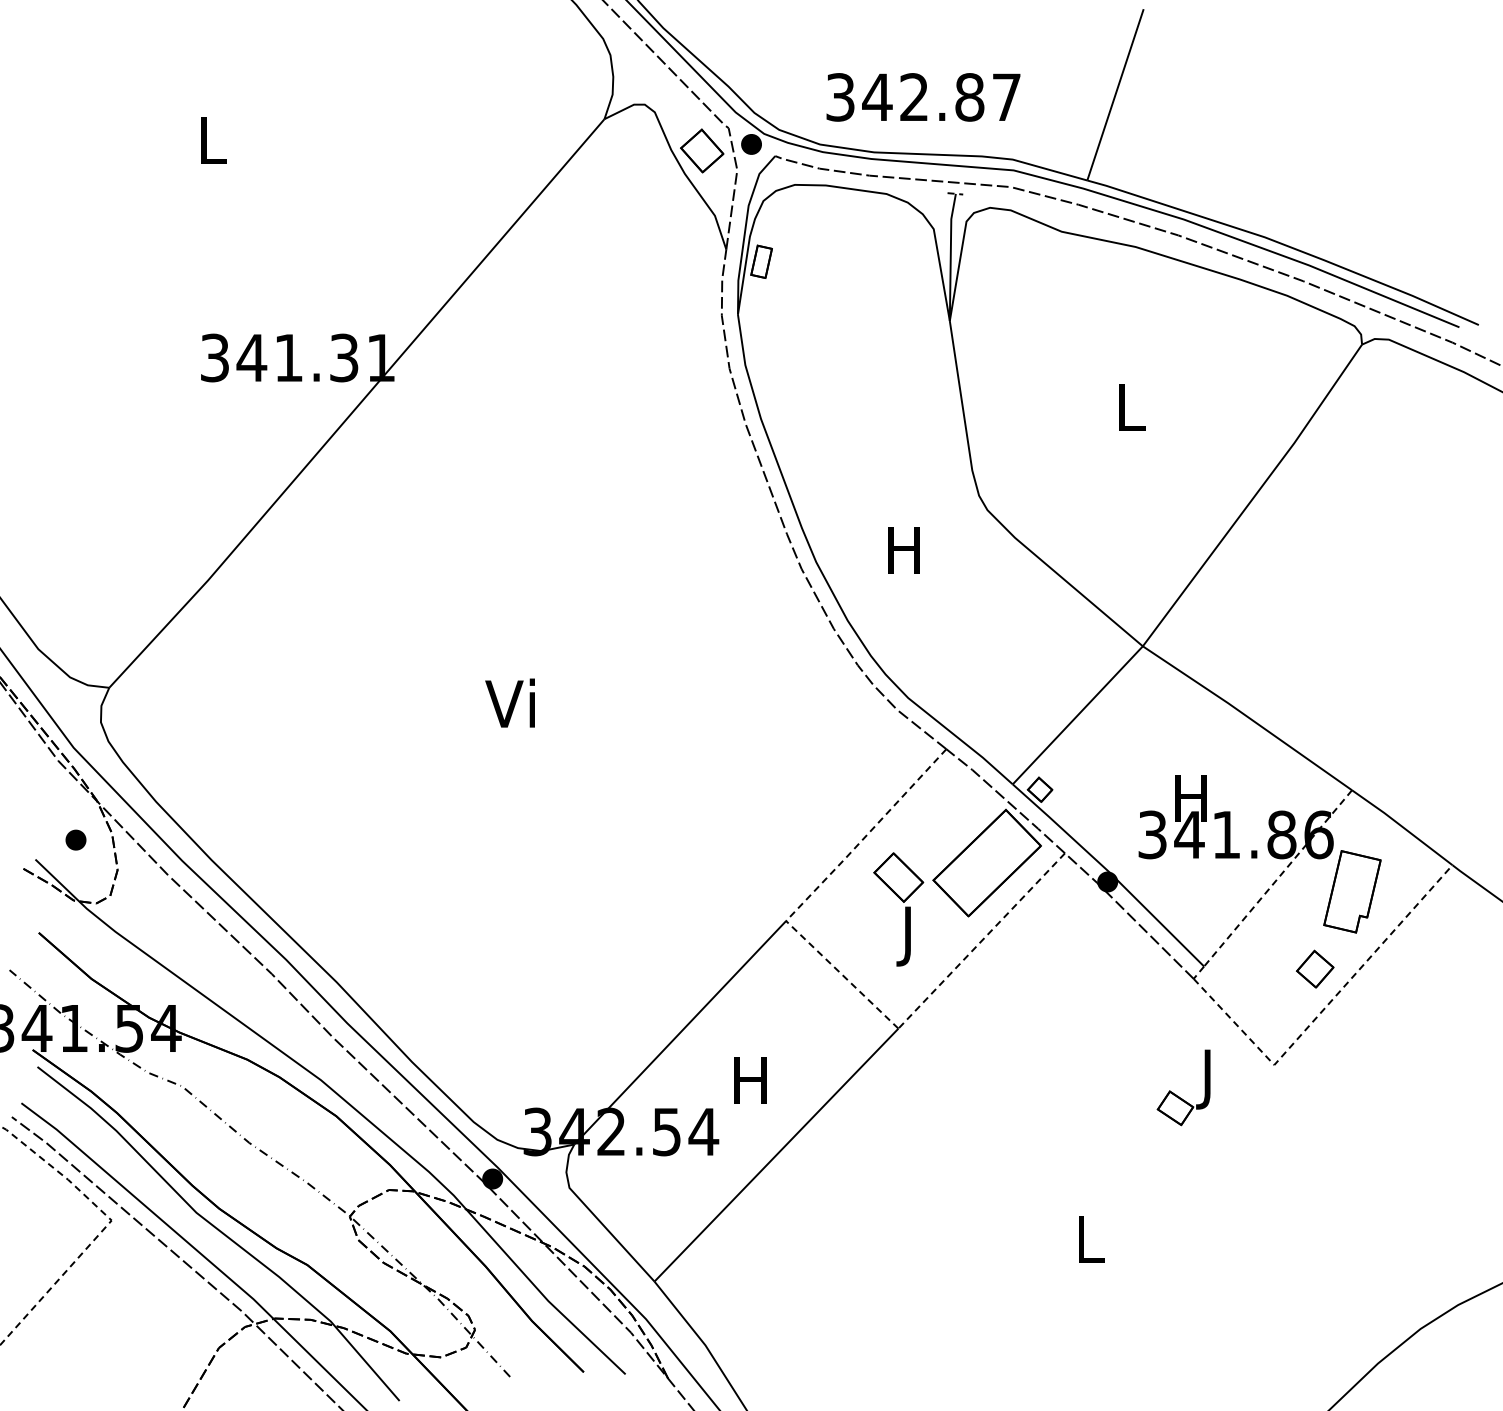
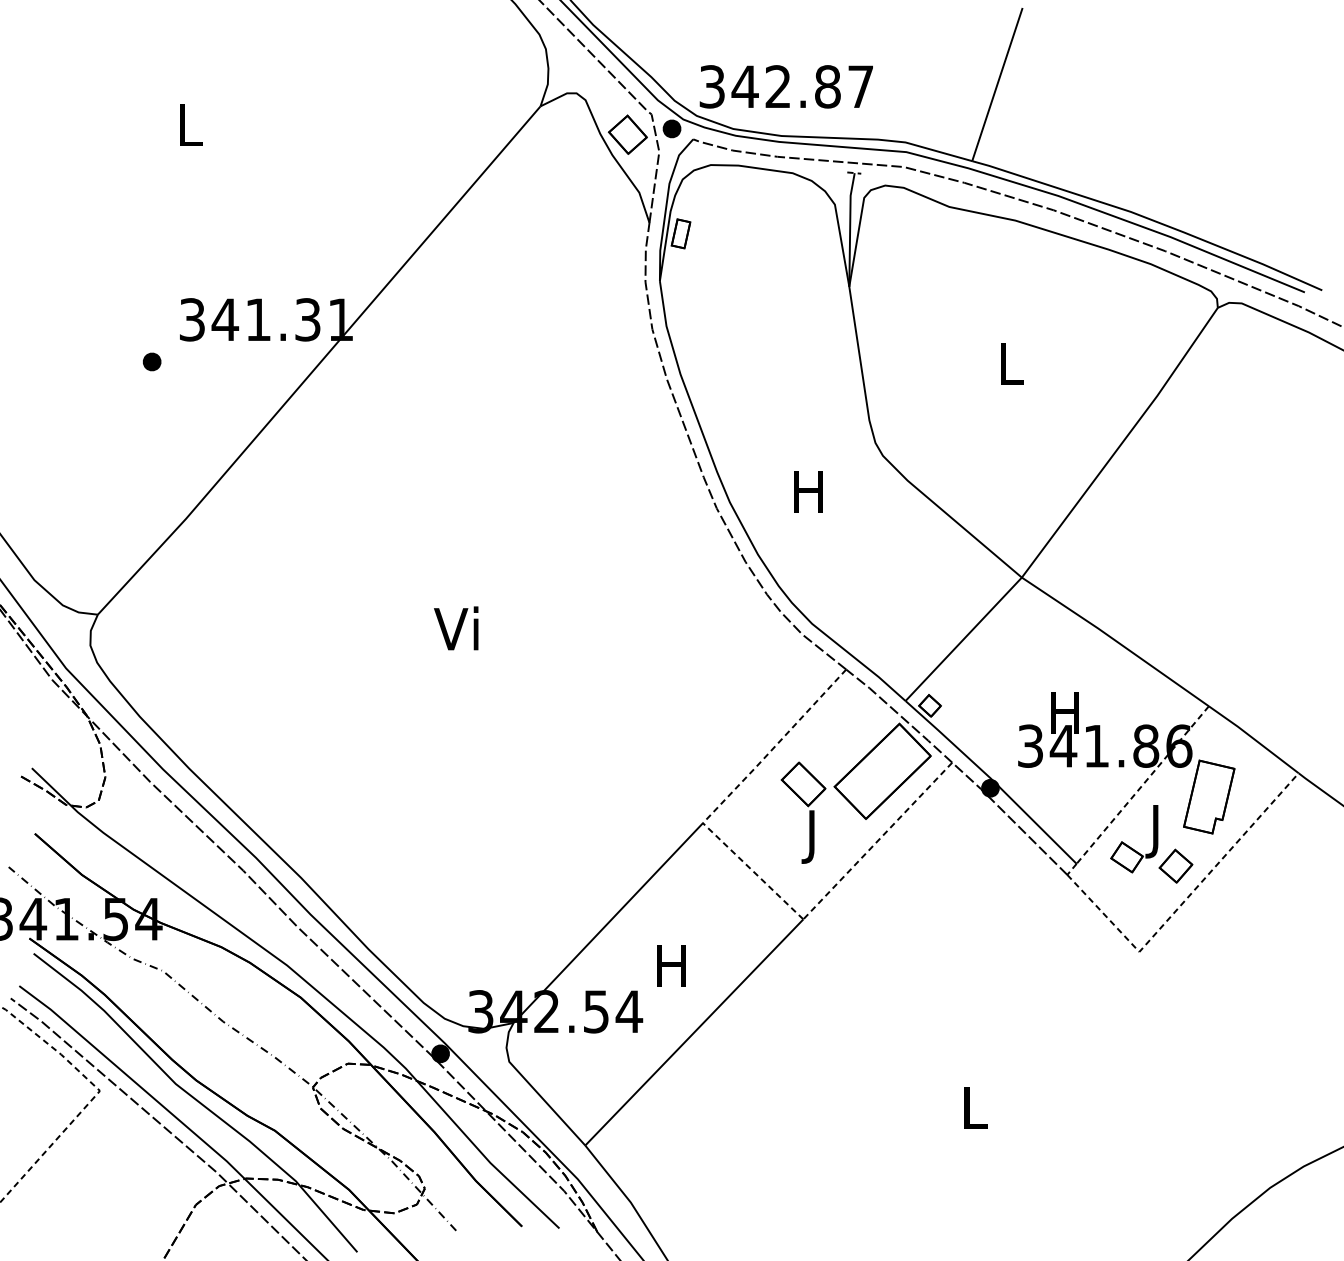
text: (923, 97) -> (786, 86), moved
part: (75, 839) -> (151, 361), moved
part: (1179, 1096) -> (1130, 846), moved

